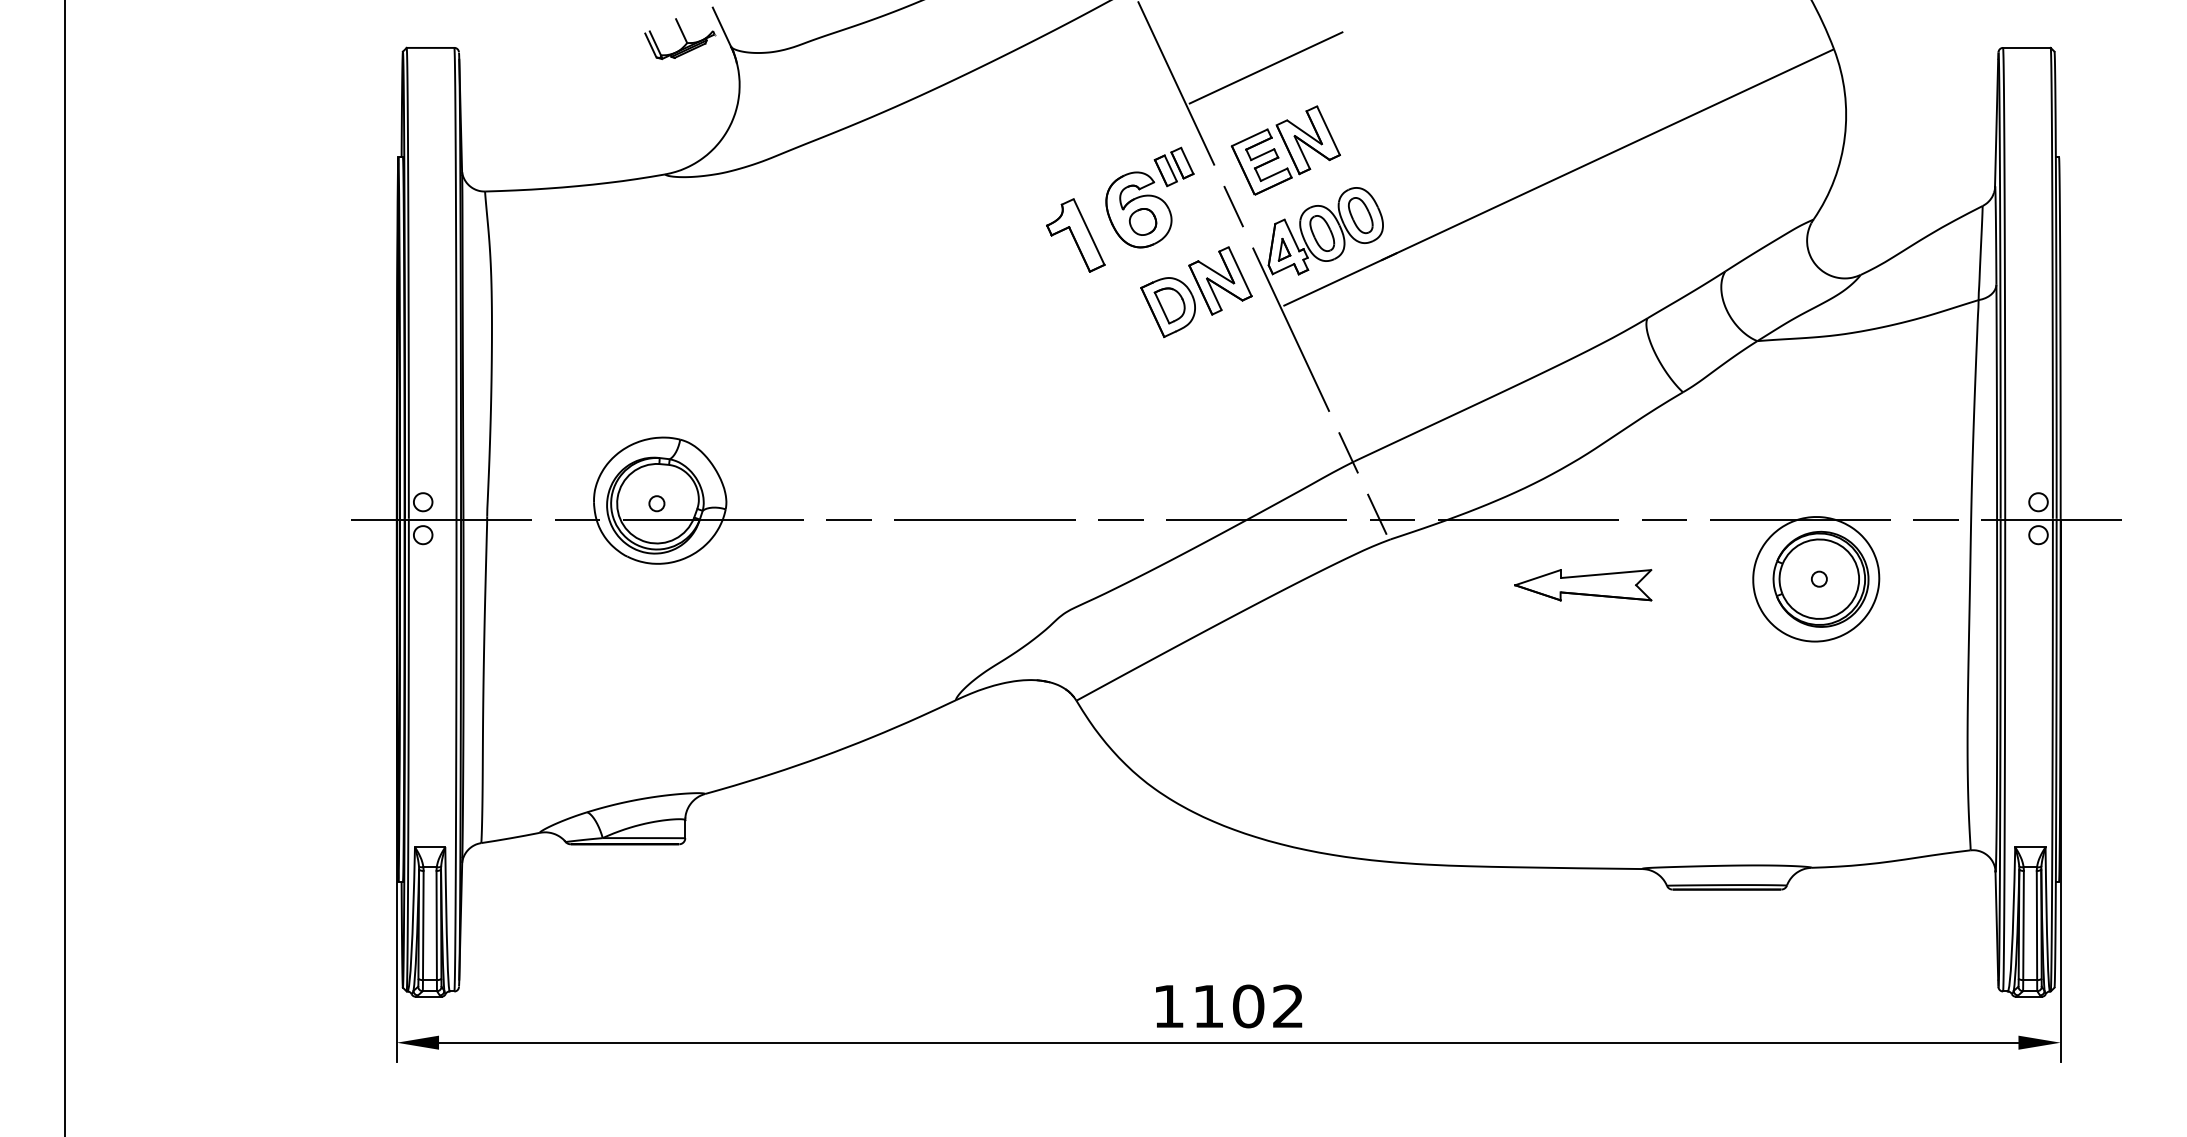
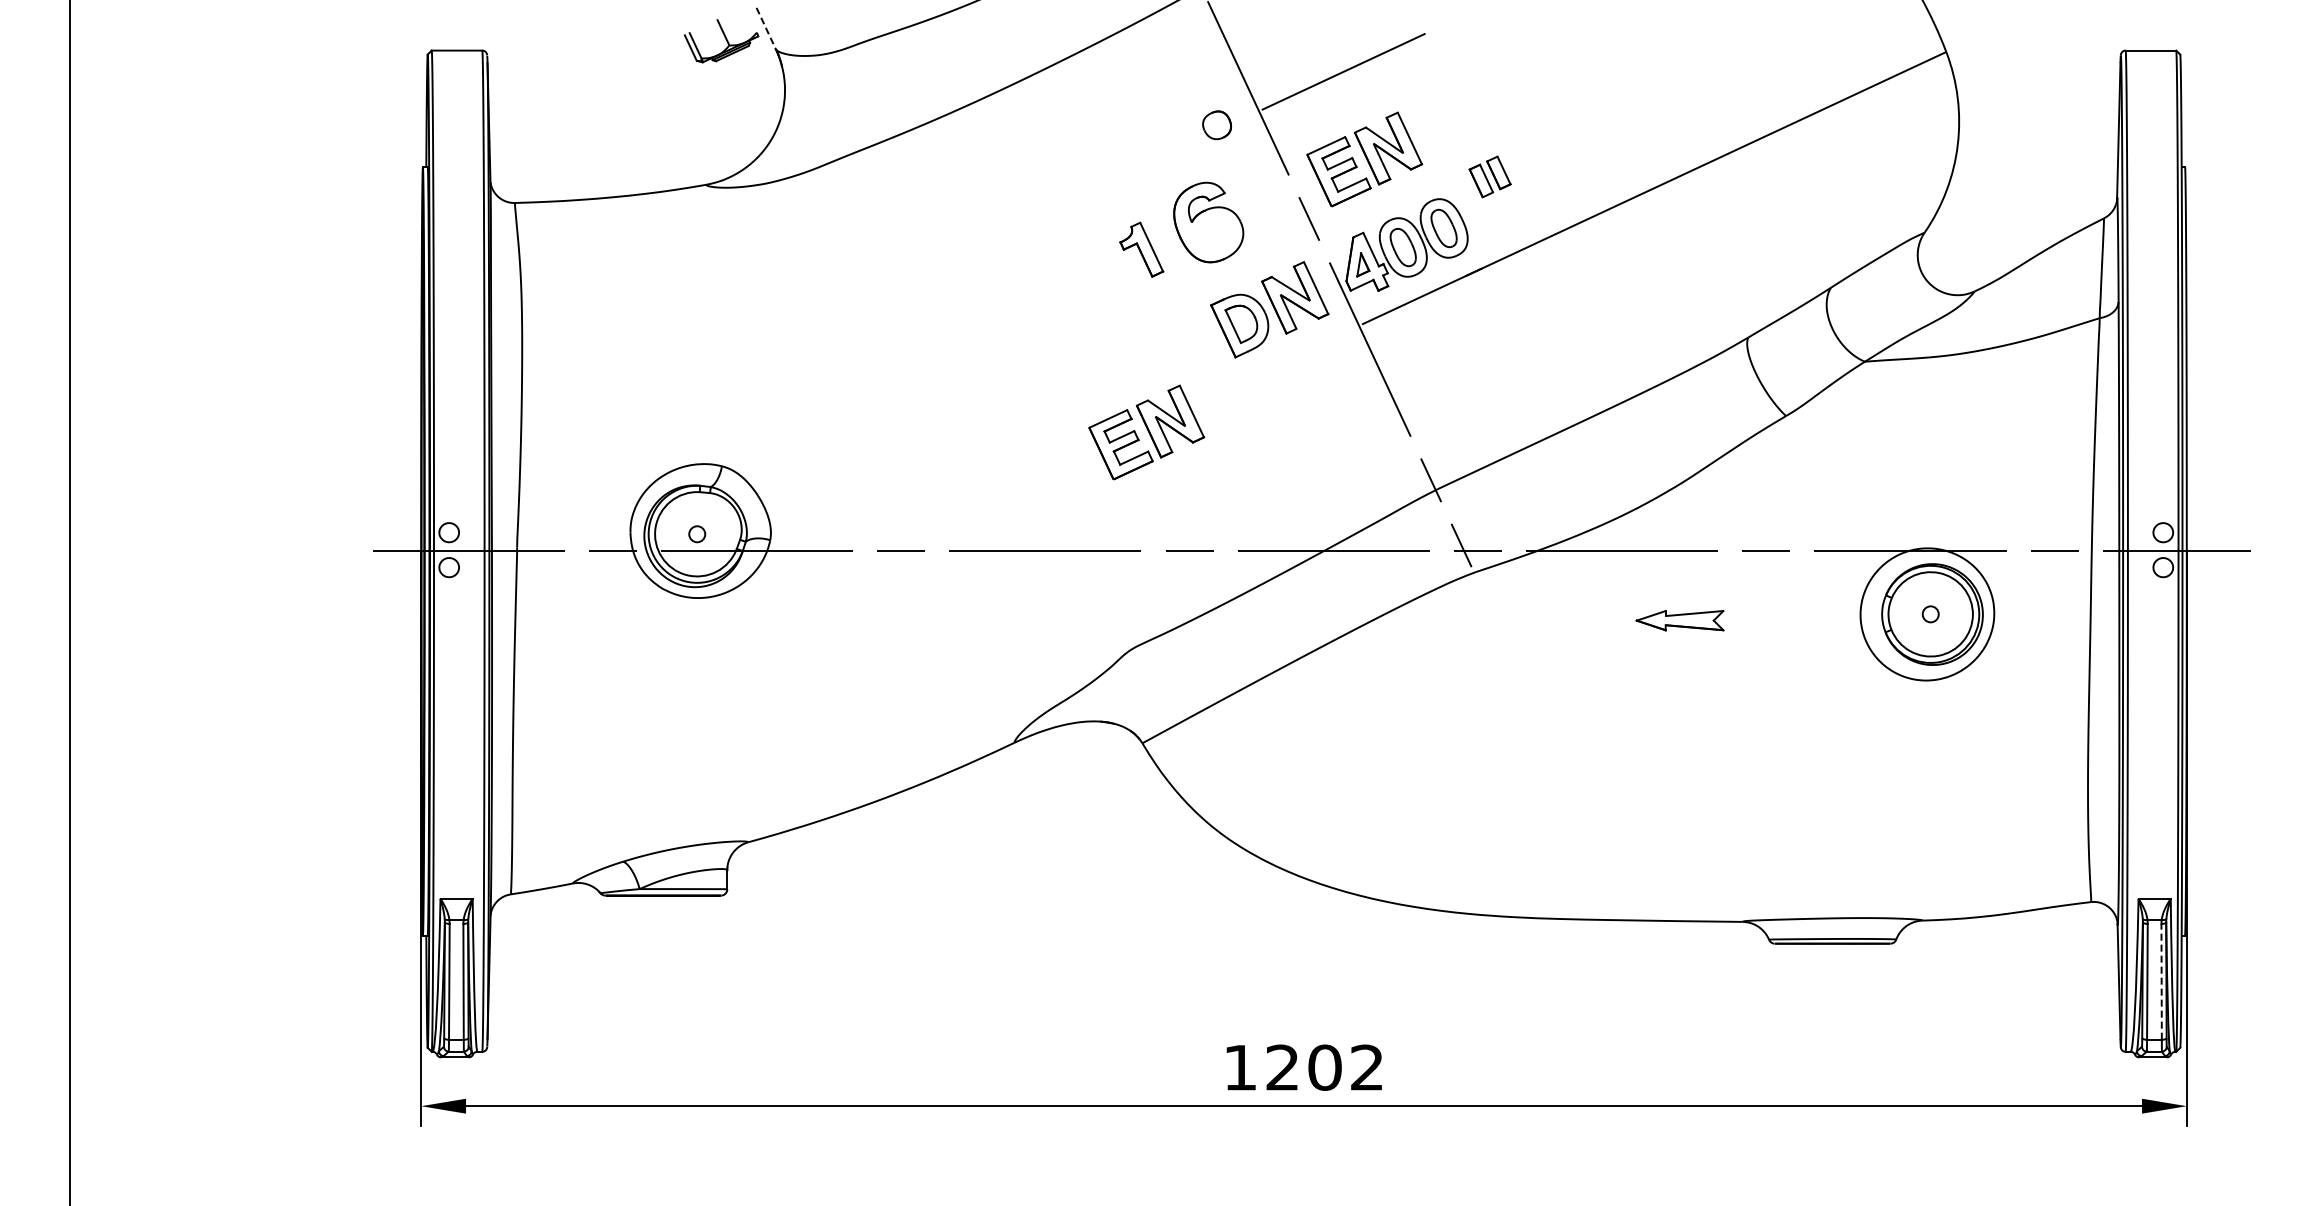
line: (722, 28) -> (766, 29), solid -> dashed
part: (1173, 166) -> (1489, 176), moved
part: (1143, 222) -> (1217, 125), moved
part: (1075, 235) -> (1141, 249), size x0.7
part: (1080, 407) -> (1146, 432), added
part: (1582, 584) -> (1679, 620), size x0.6
line: (2036, 925) -> (2161, 981), solid -> dashed
text: (1207, 1006) -> (1281, 1067), 1102 -> 1202

